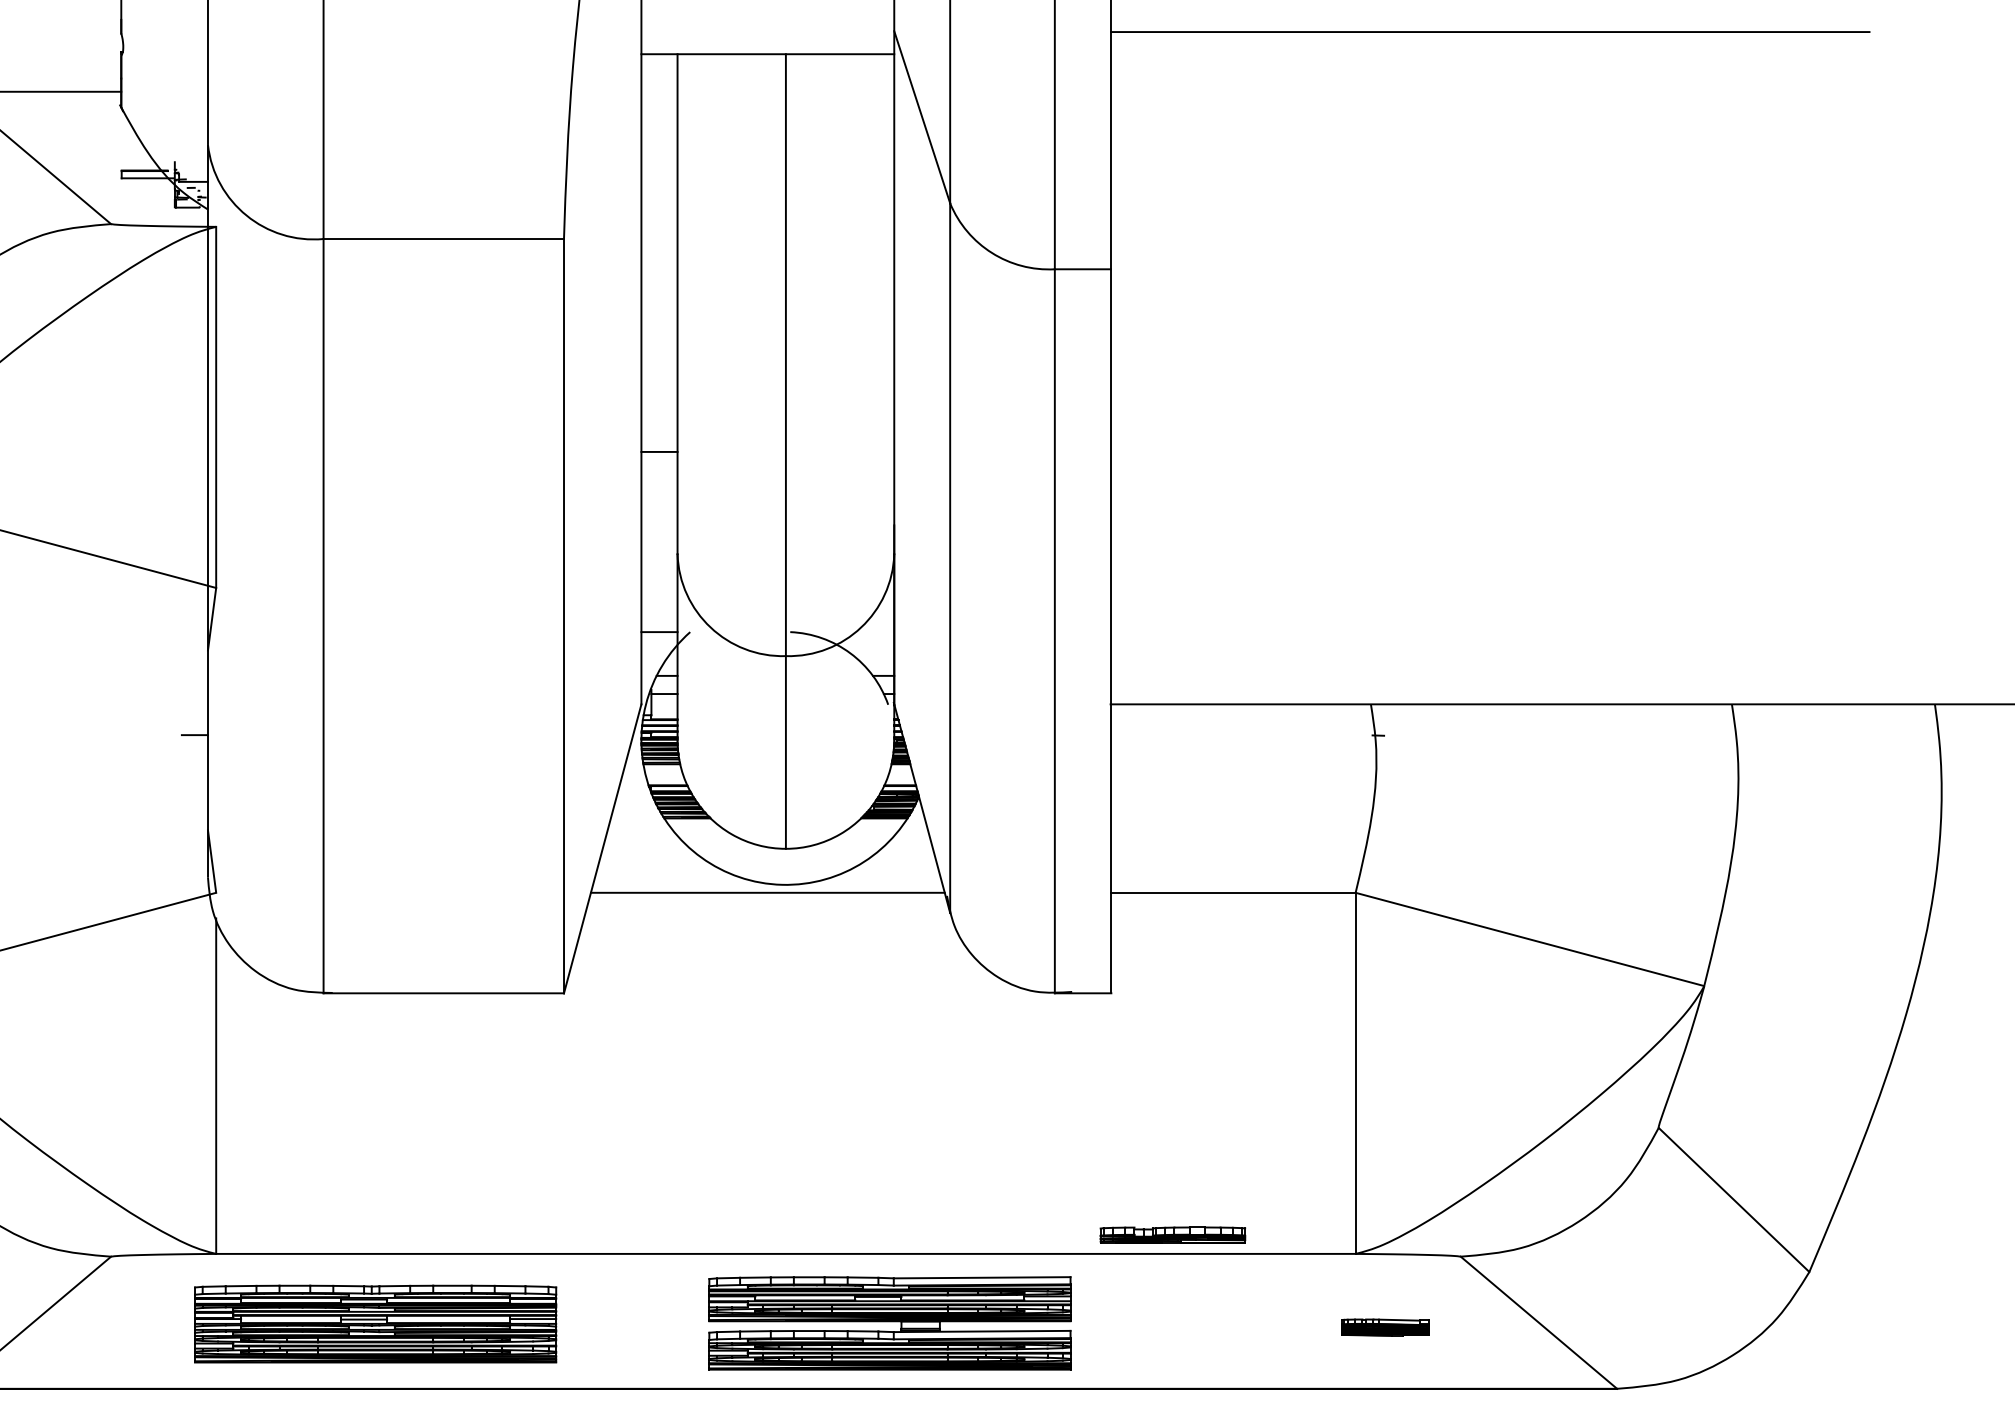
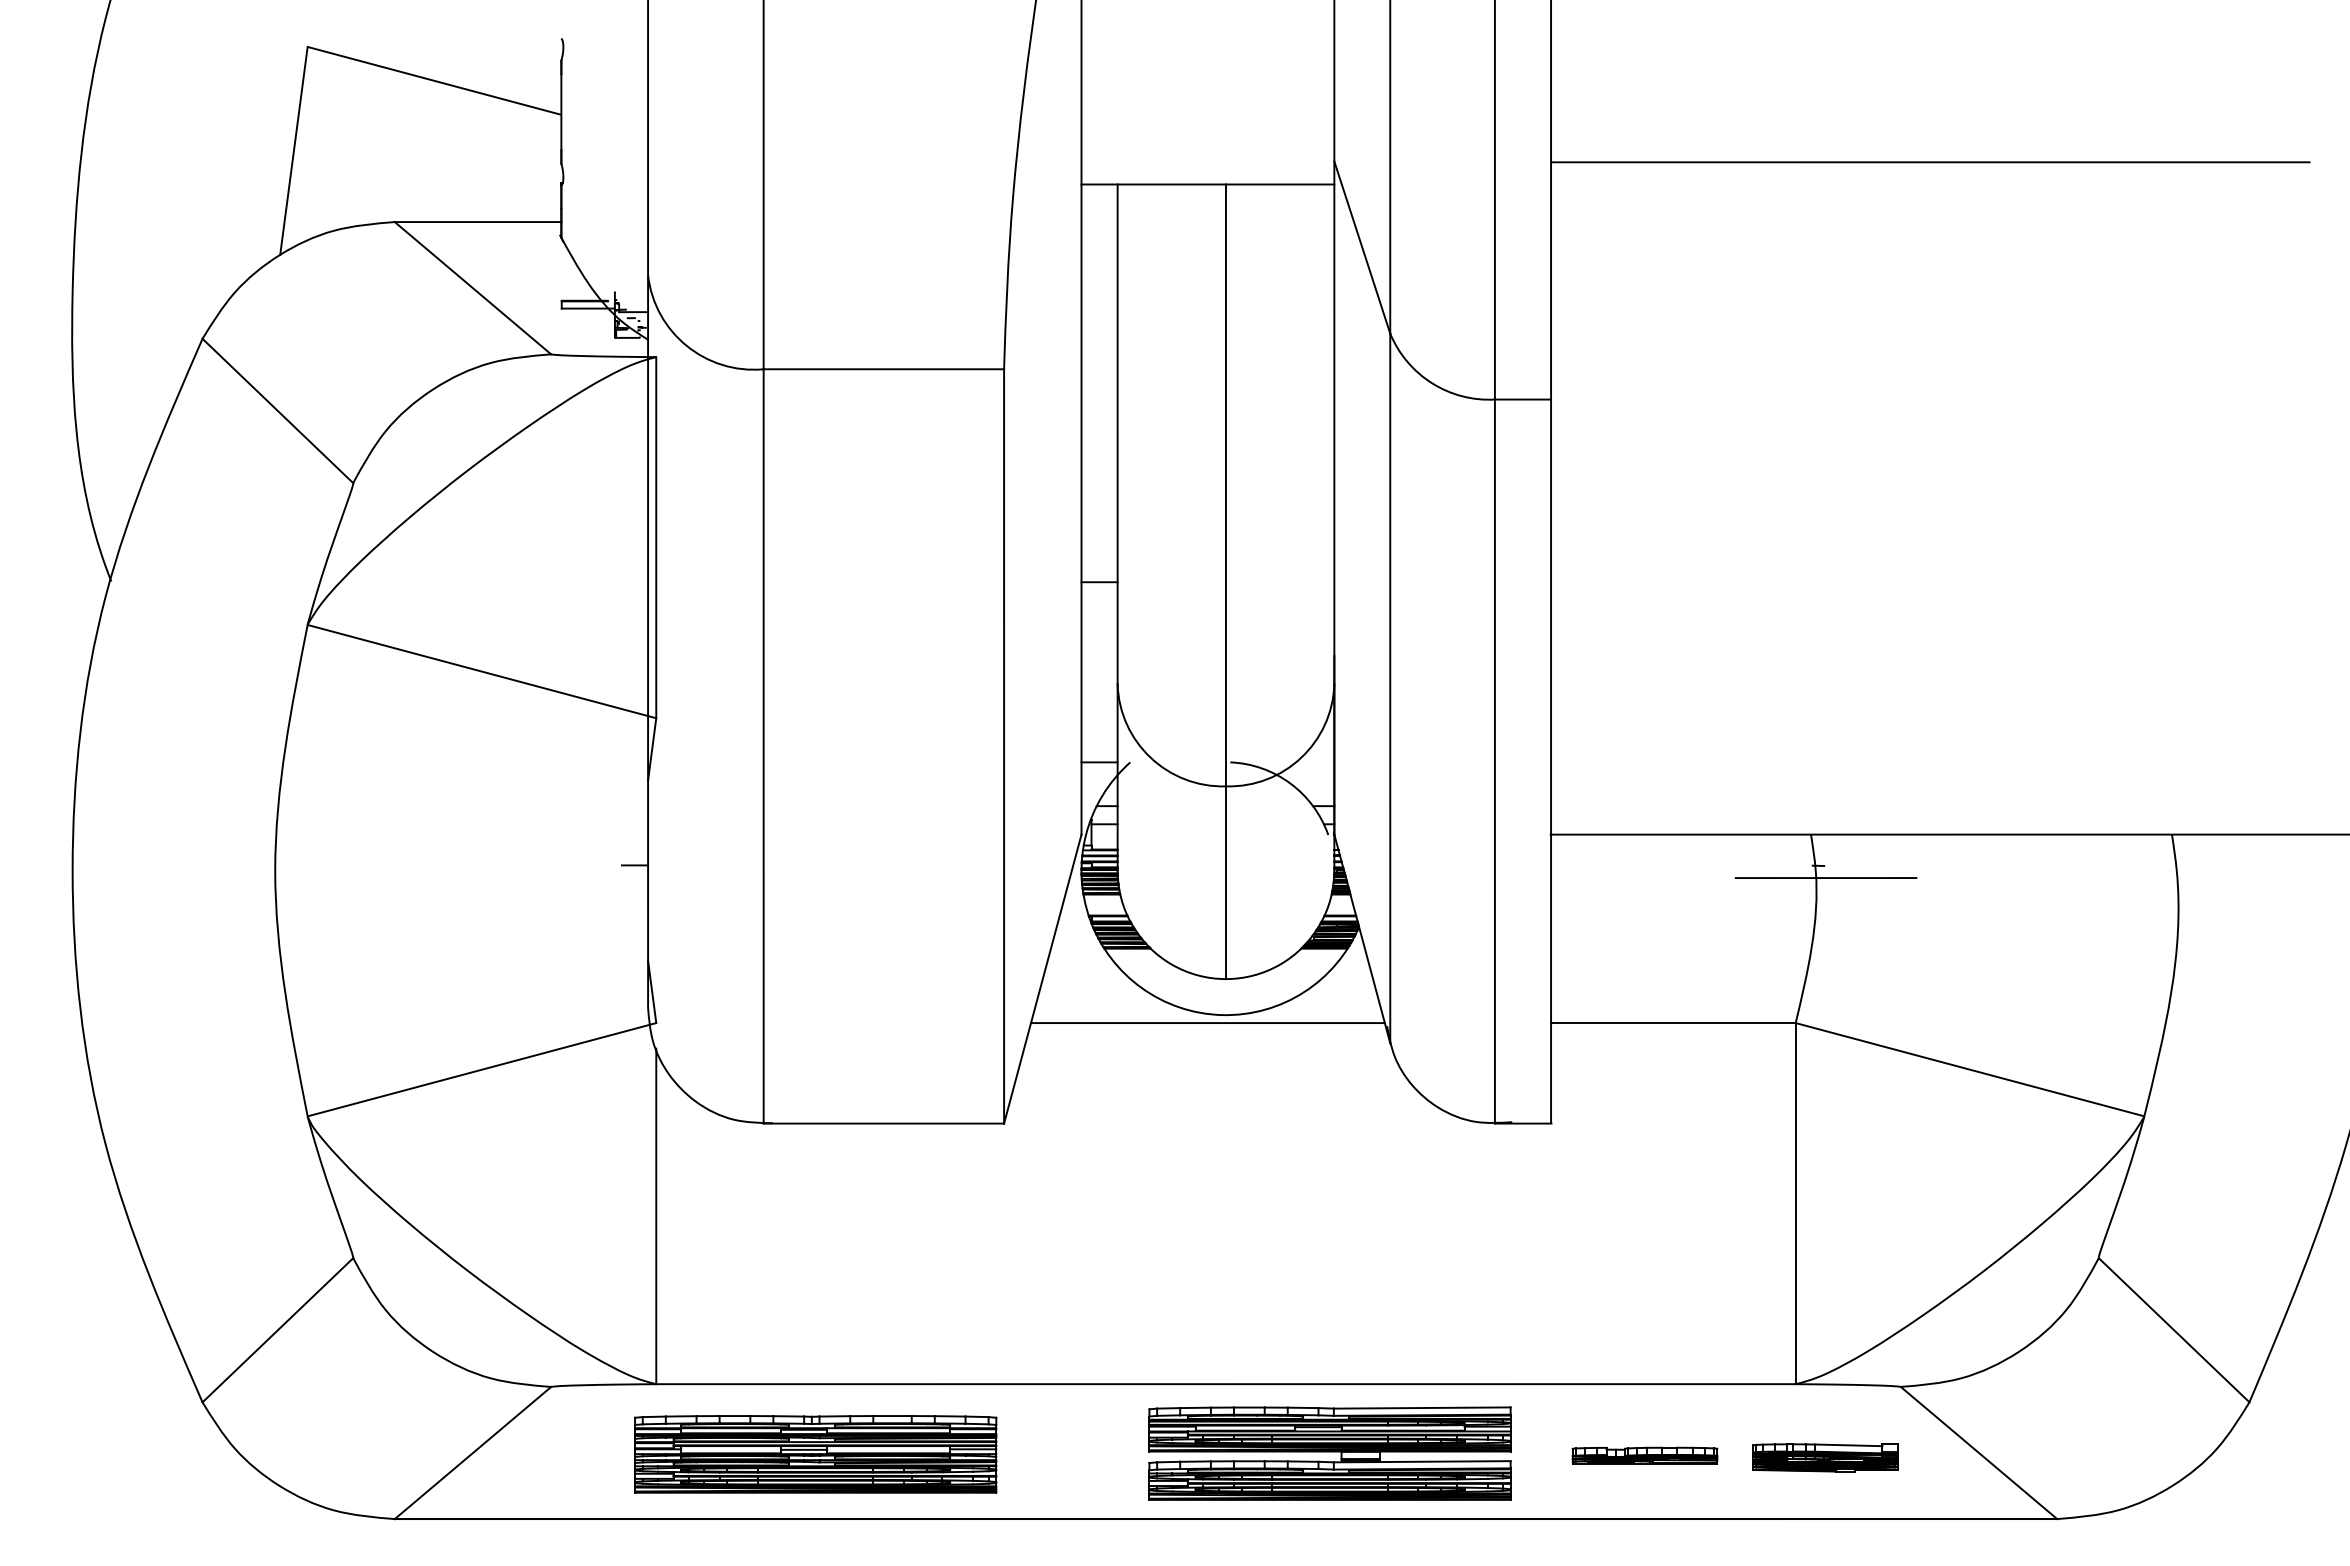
line: (1385, 748) -> (1825, 878), added
part: (1172, 1235) -> (1644, 1455), moved
part: (1385, 1327) -> (1825, 1457), size x1.67

